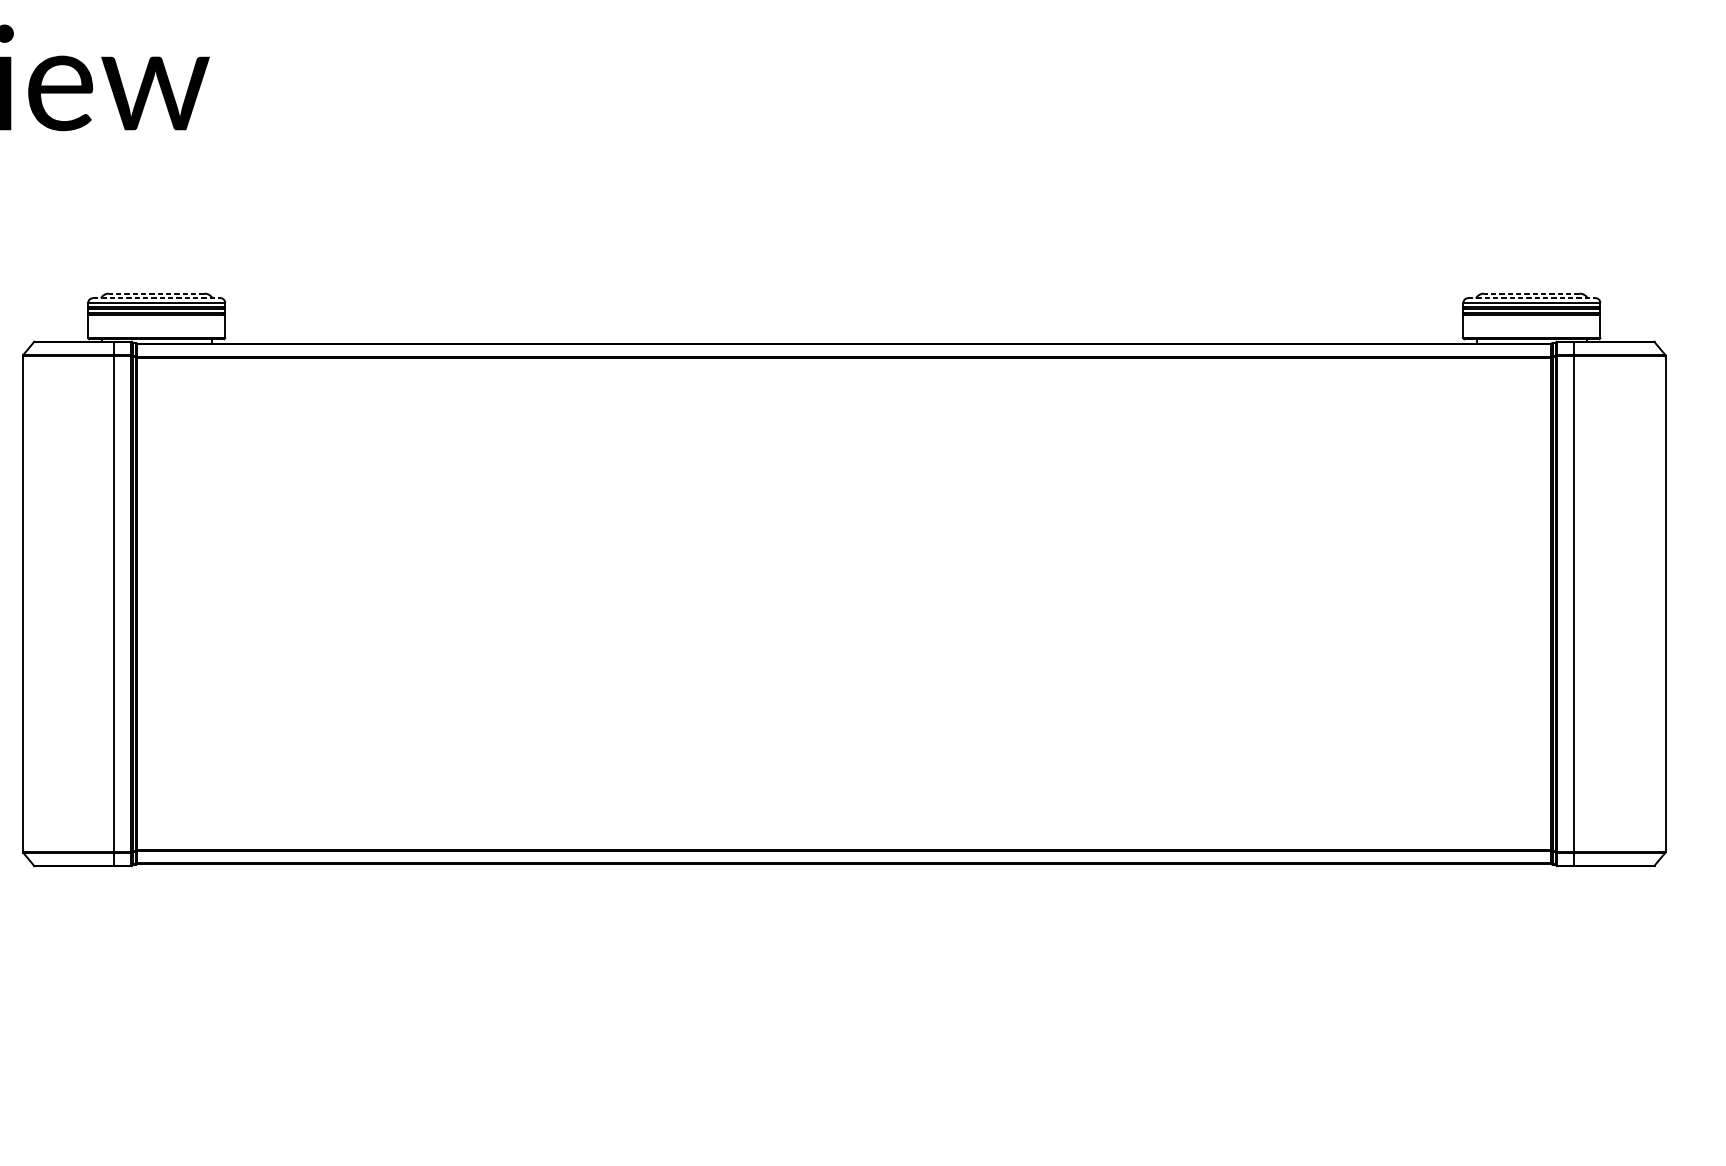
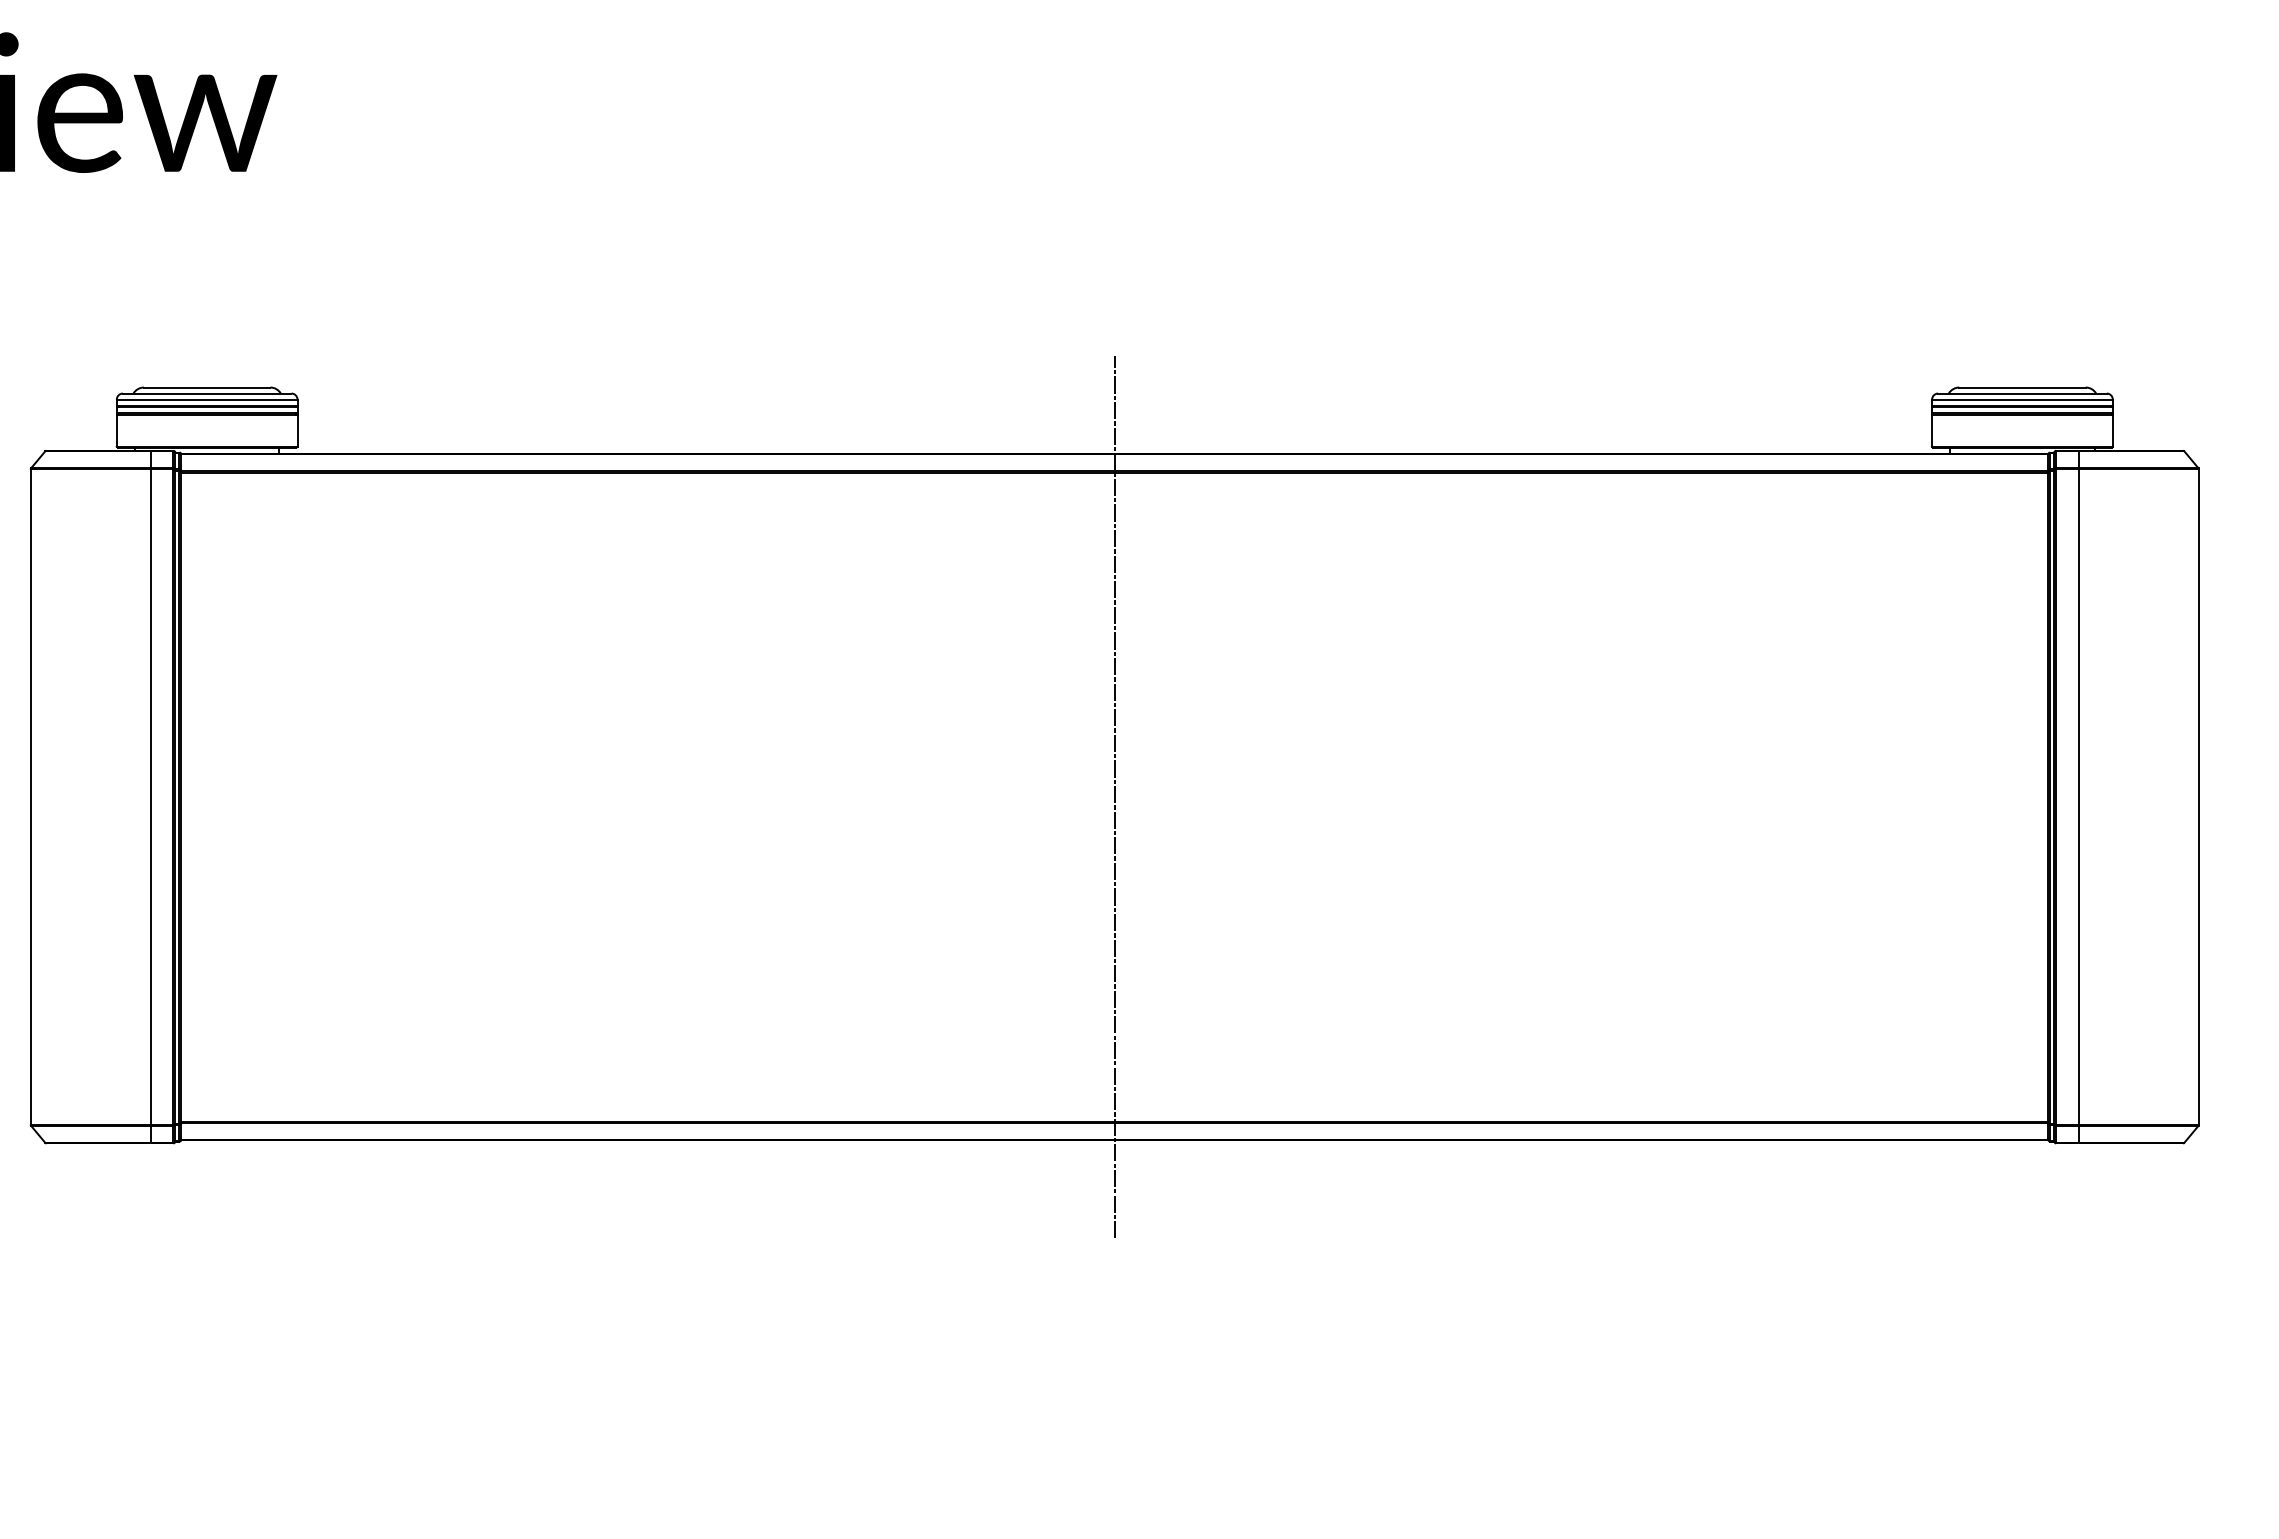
line: (156, 293) -> (206, 387), dashed -> solid
line: (1531, 293) -> (2021, 387), dashed -> solid
line: (157, 298) -> (207, 393), dashed -> solid
line: (1531, 298) -> (2022, 393), dashed -> solid
line: (844, 603) -> (1114, 796), added

